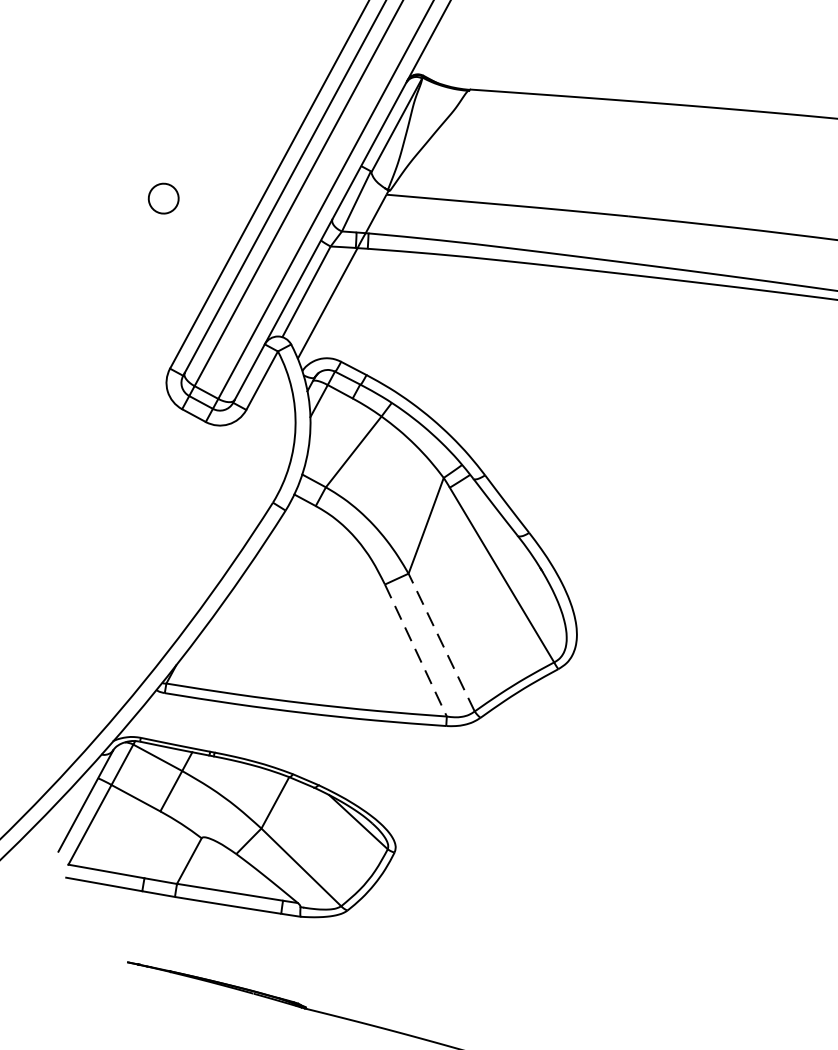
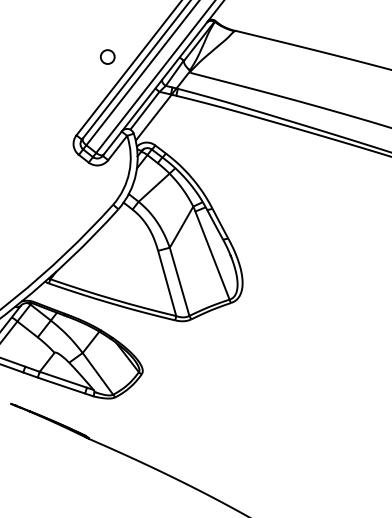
circle: (162, 197) -> (107, 56), moved
line: (441, 641) -> (179, 281), dashed -> solid
line: (416, 650) -> (167, 283), dashed -> solid

